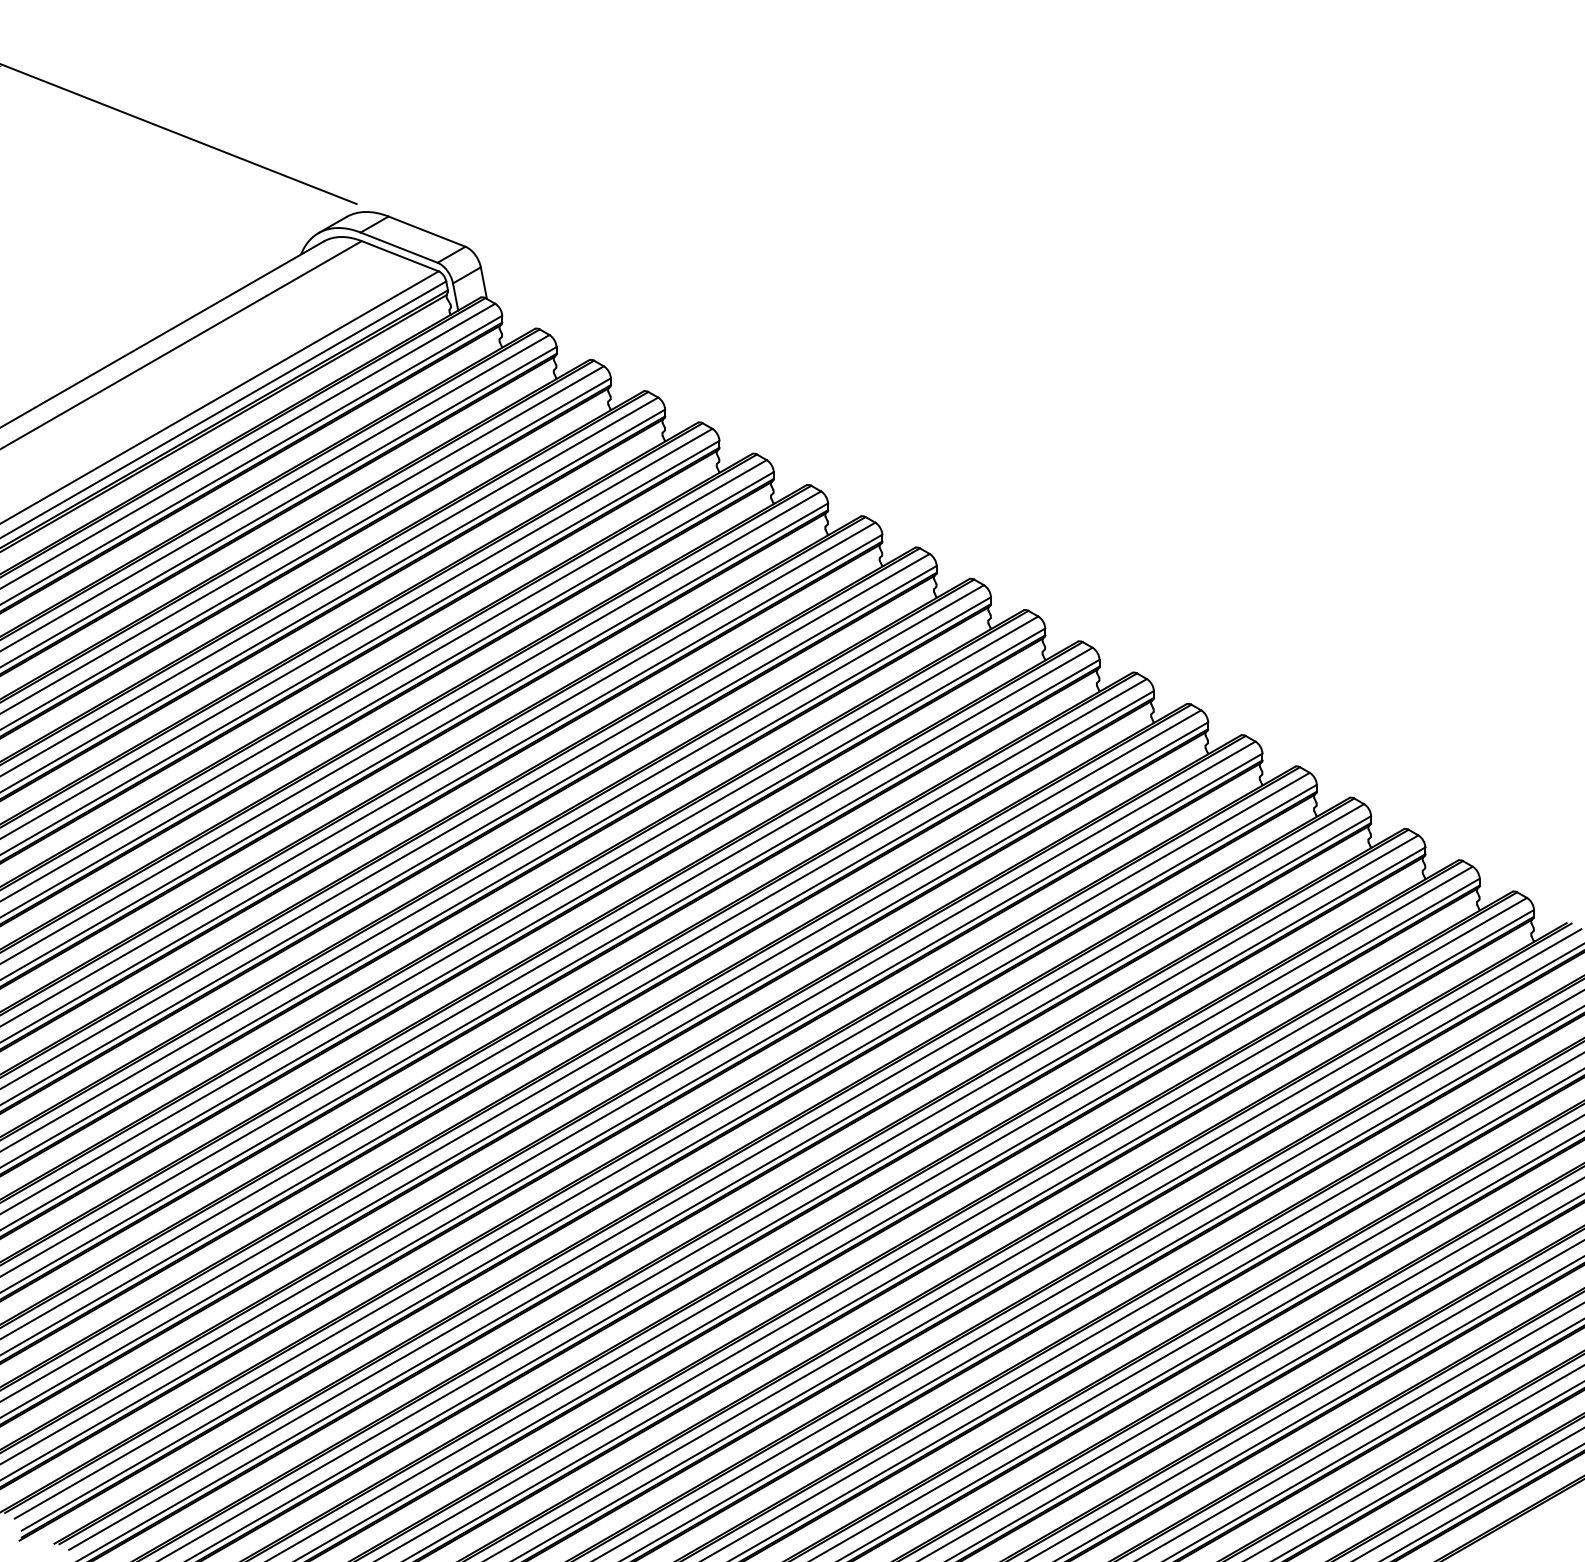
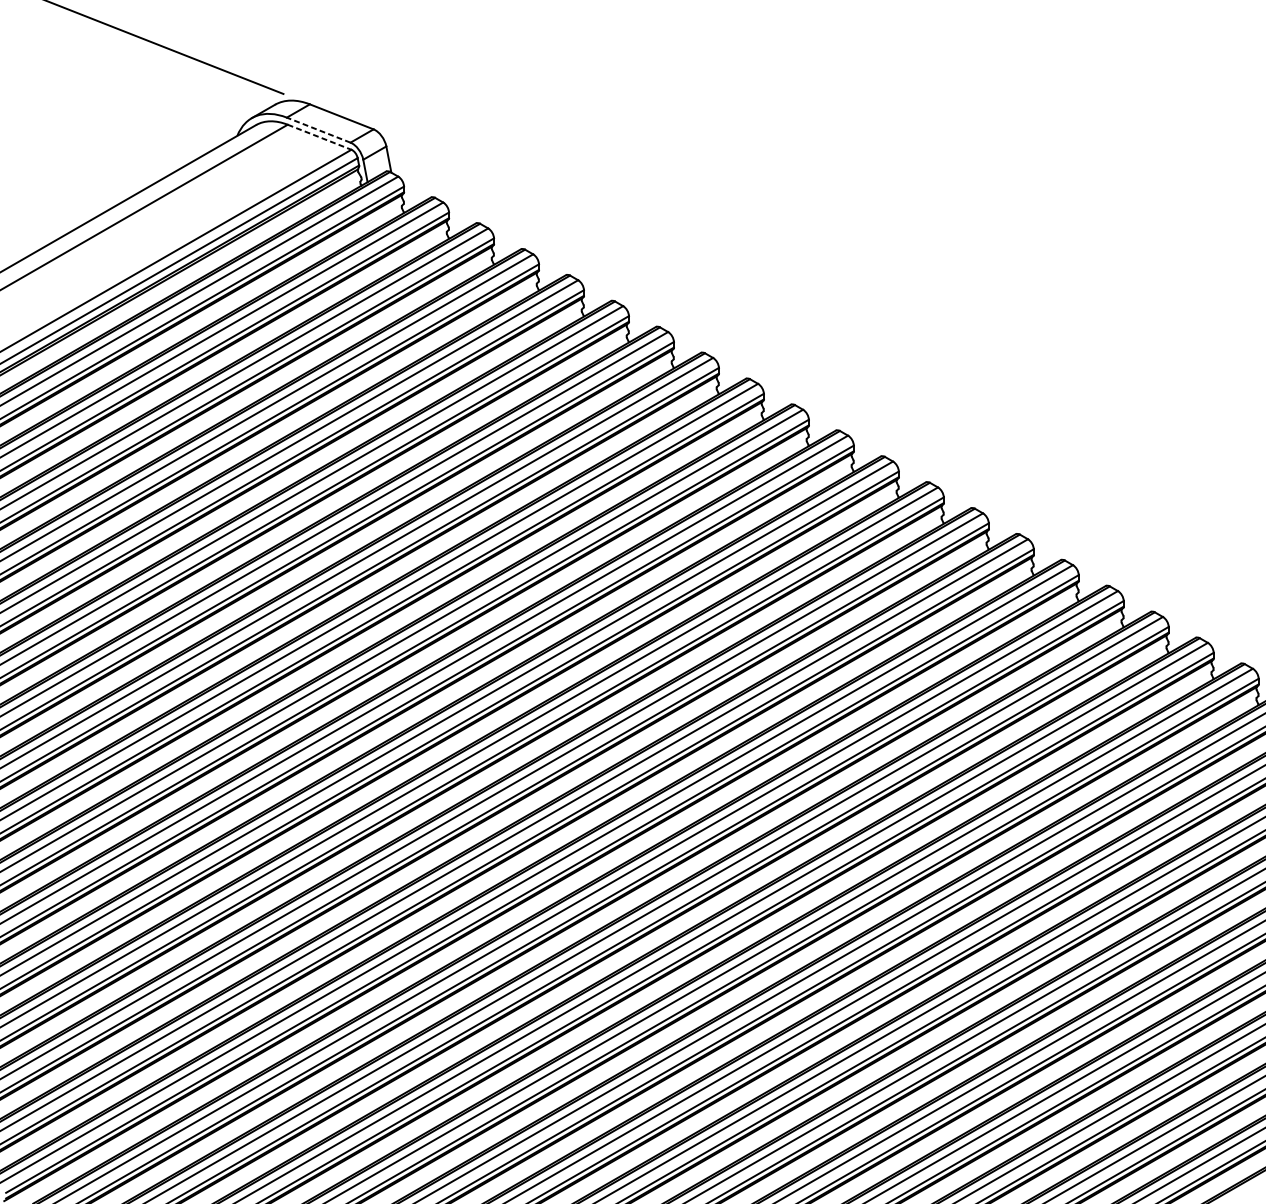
line: (398, 247) -> (318, 130), solid -> dashed
line: (400, 256) -> (319, 137), solid -> dashed

